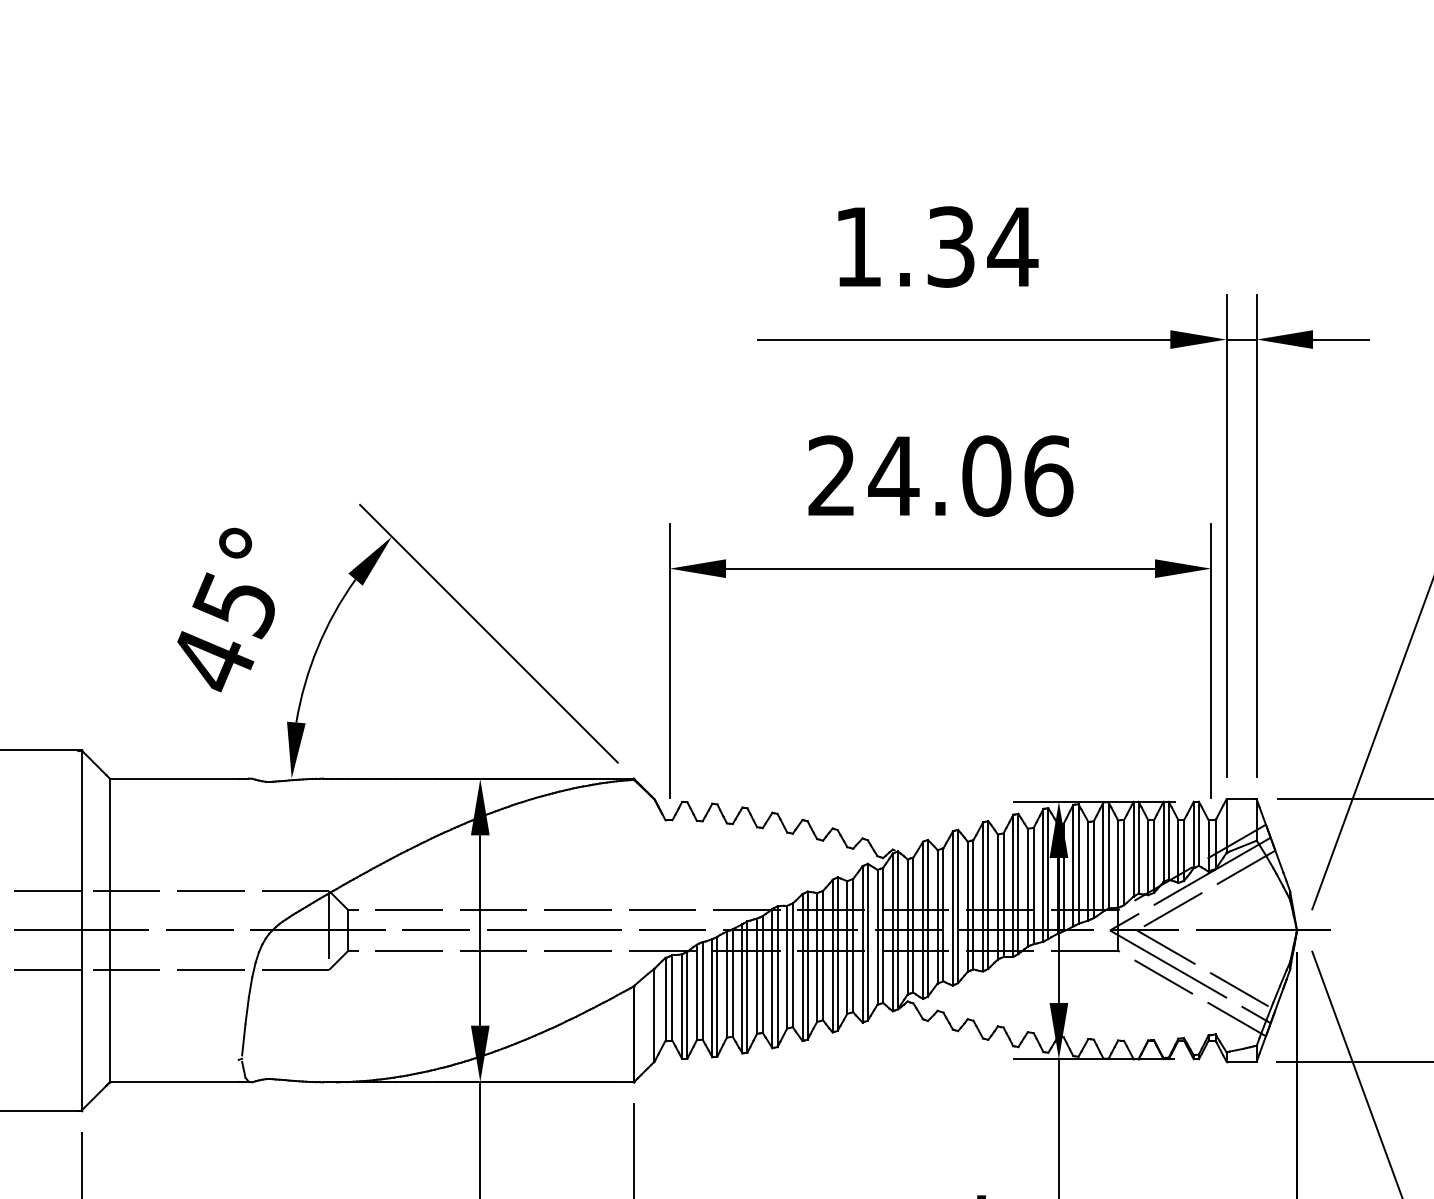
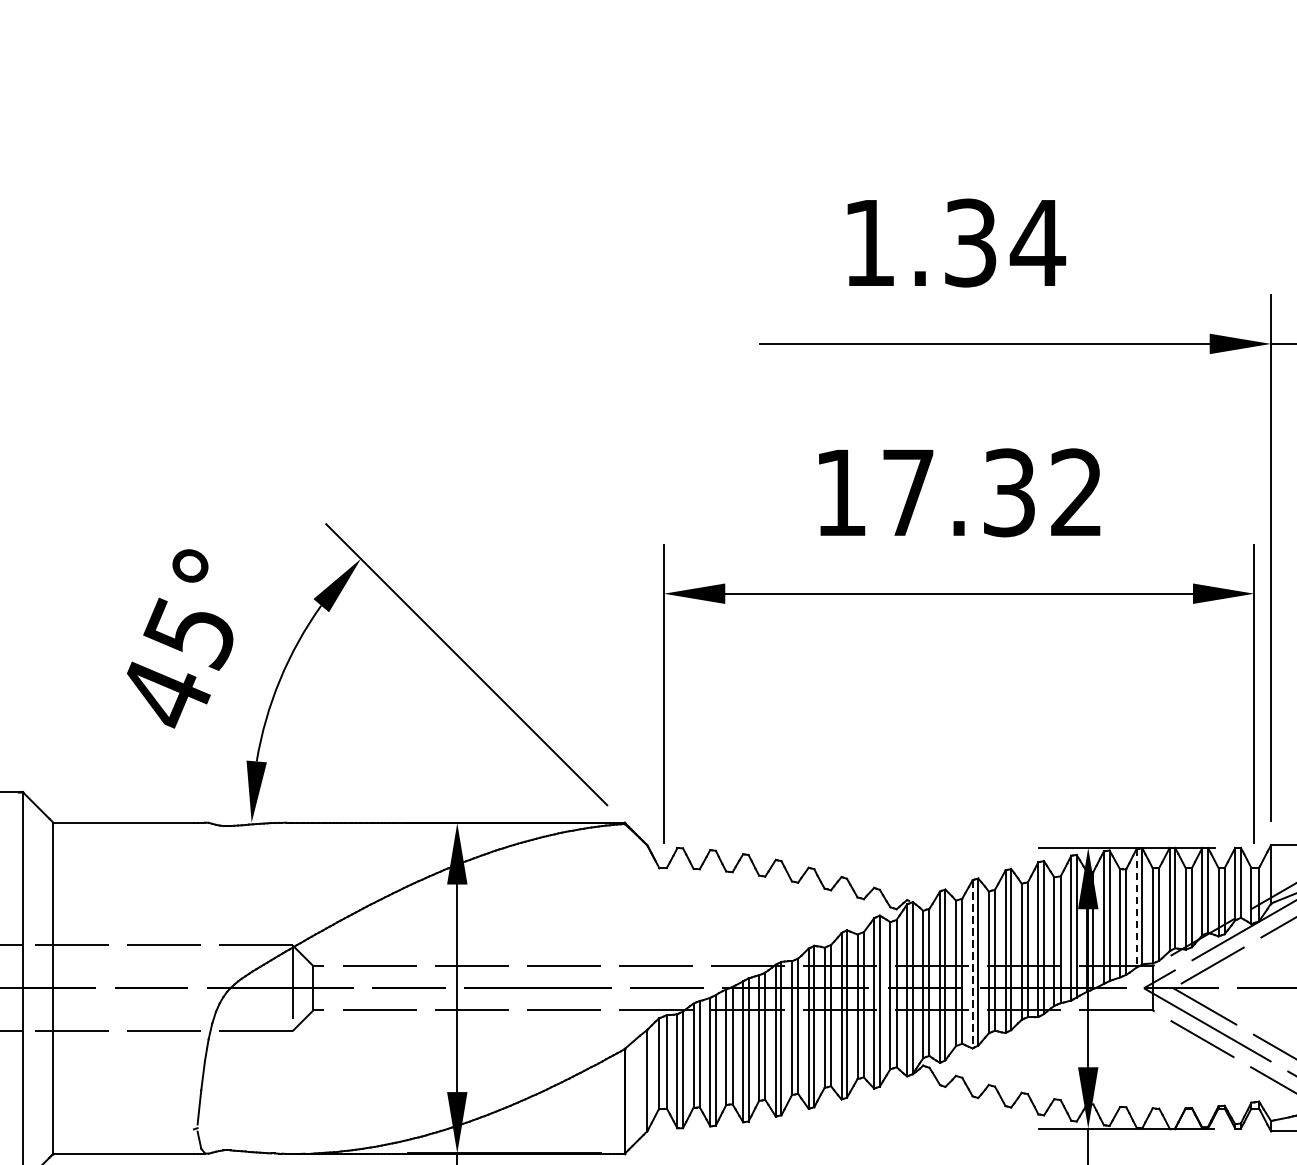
text: (940, 475) -> (959, 492), 24.06 -> 17.32
line: (1103, 857) -> (1136, 908), solid -> dashed
line: (952, 909) -> (972, 965), solid -> dashed

